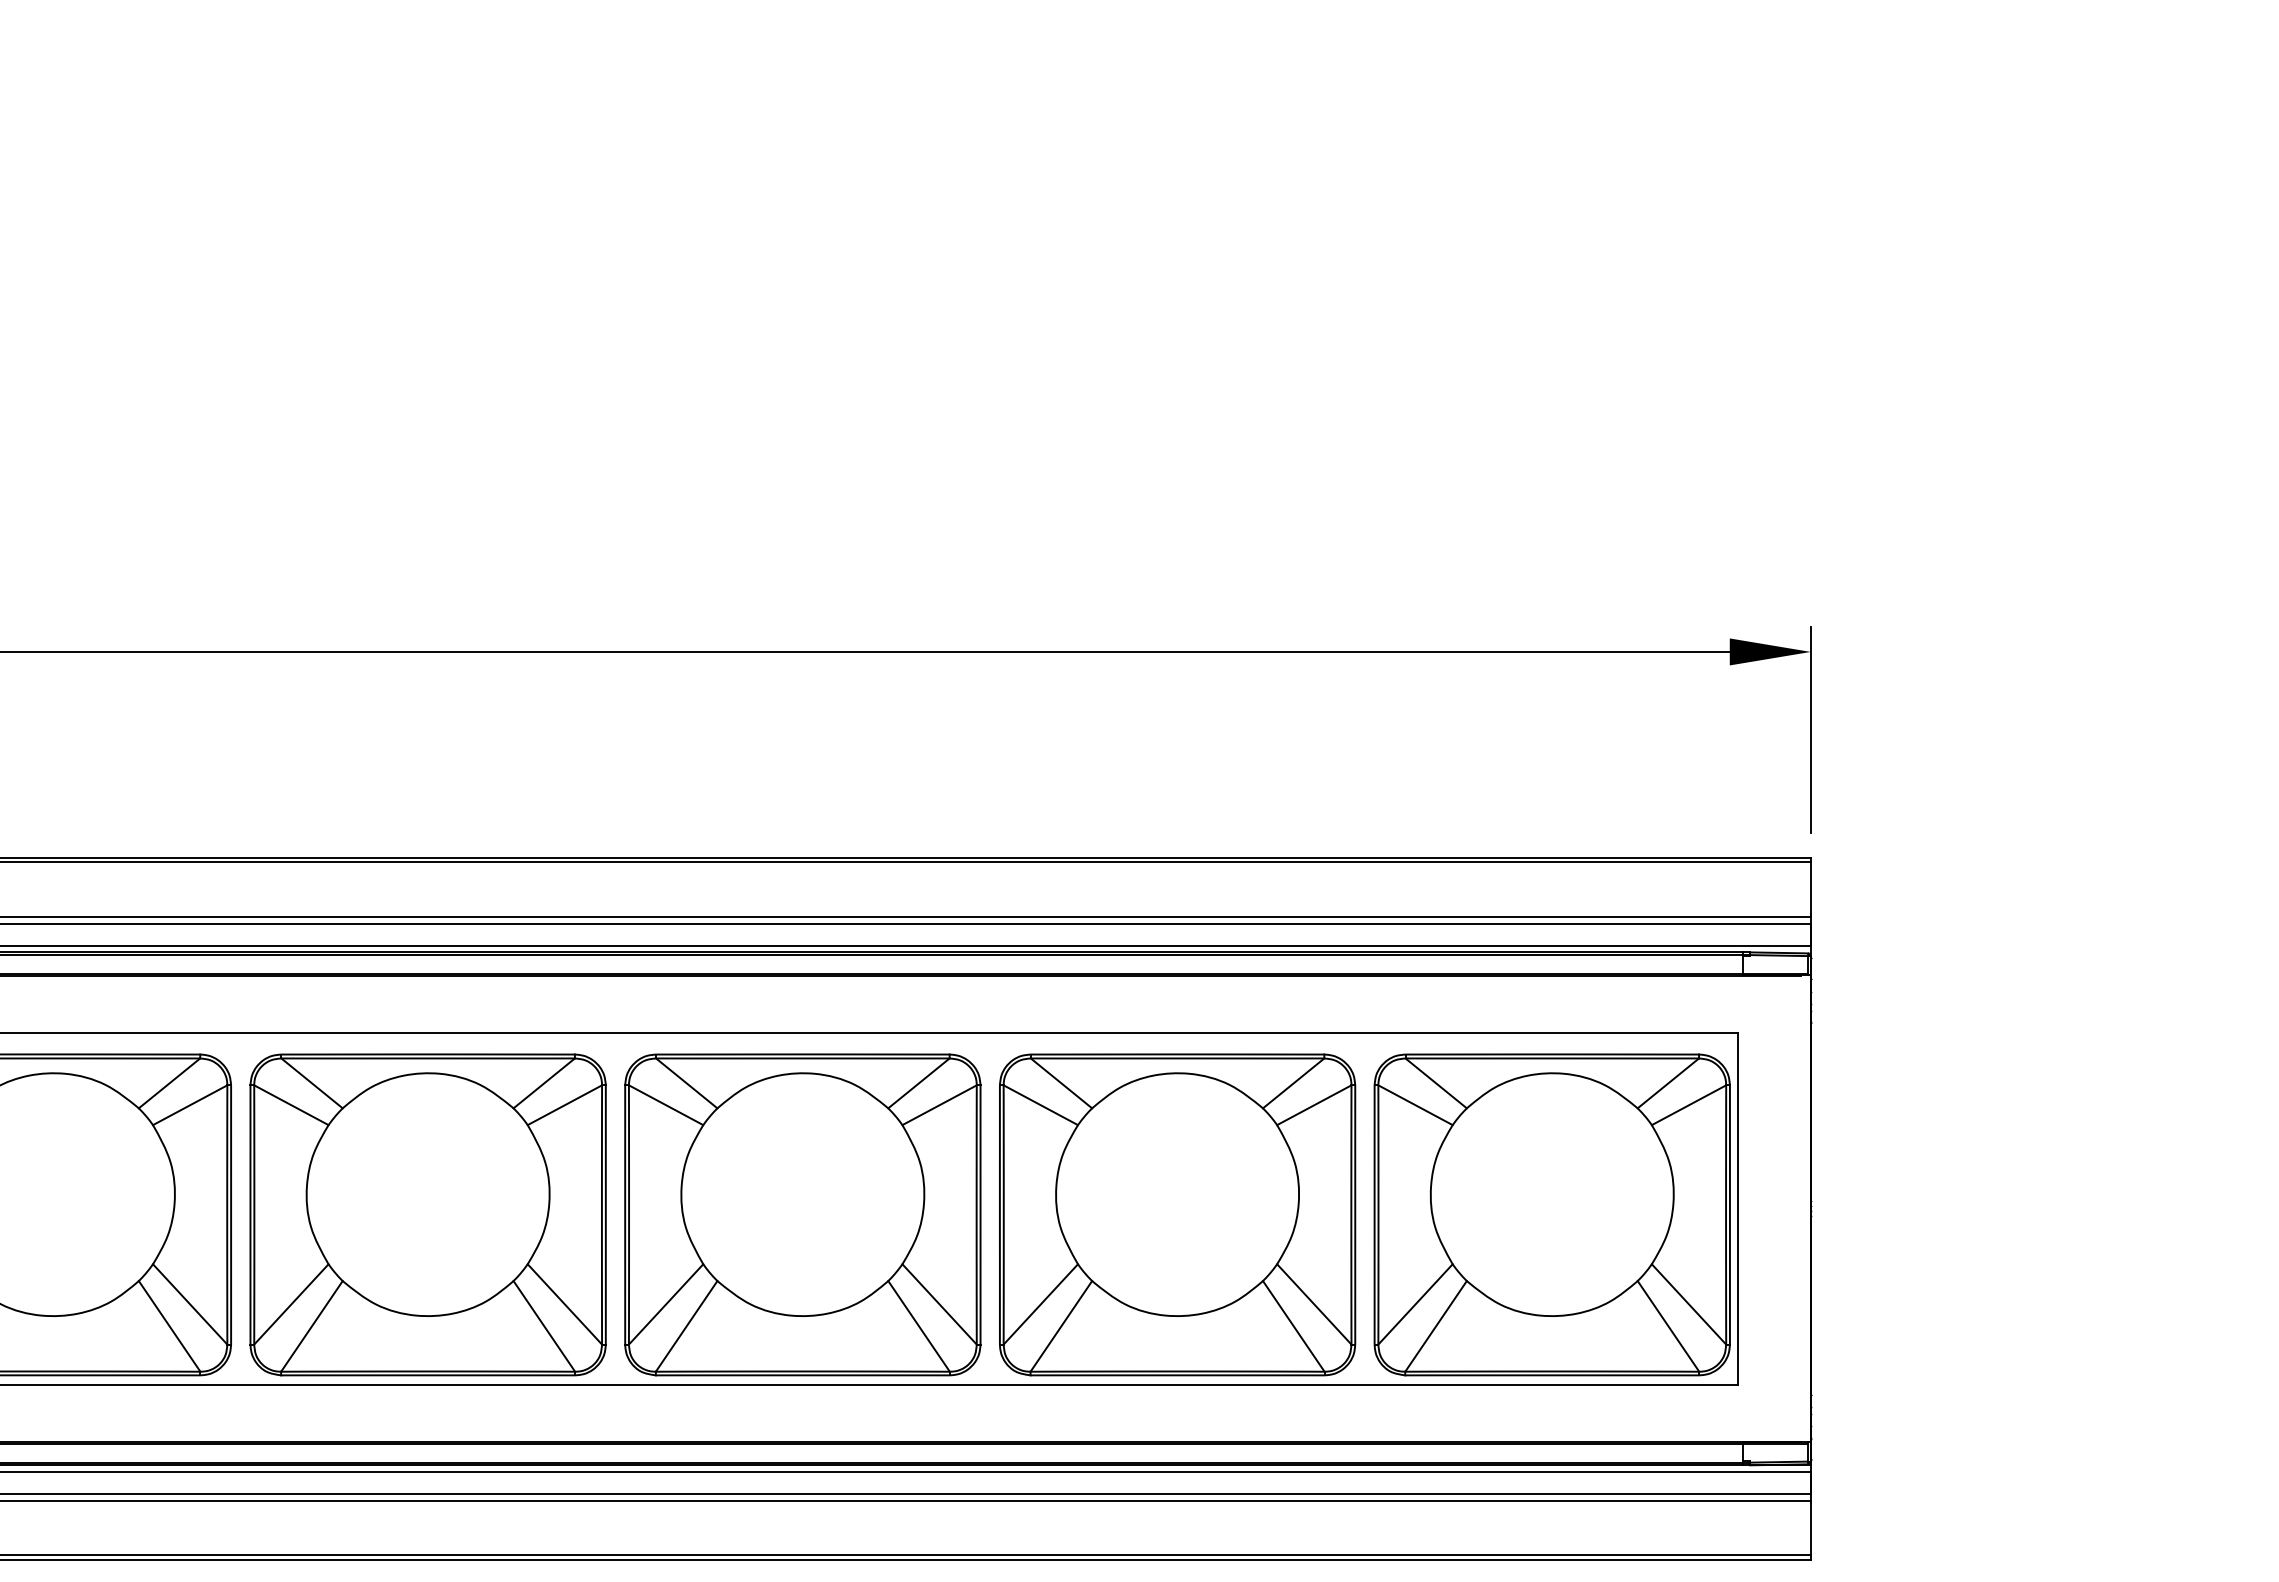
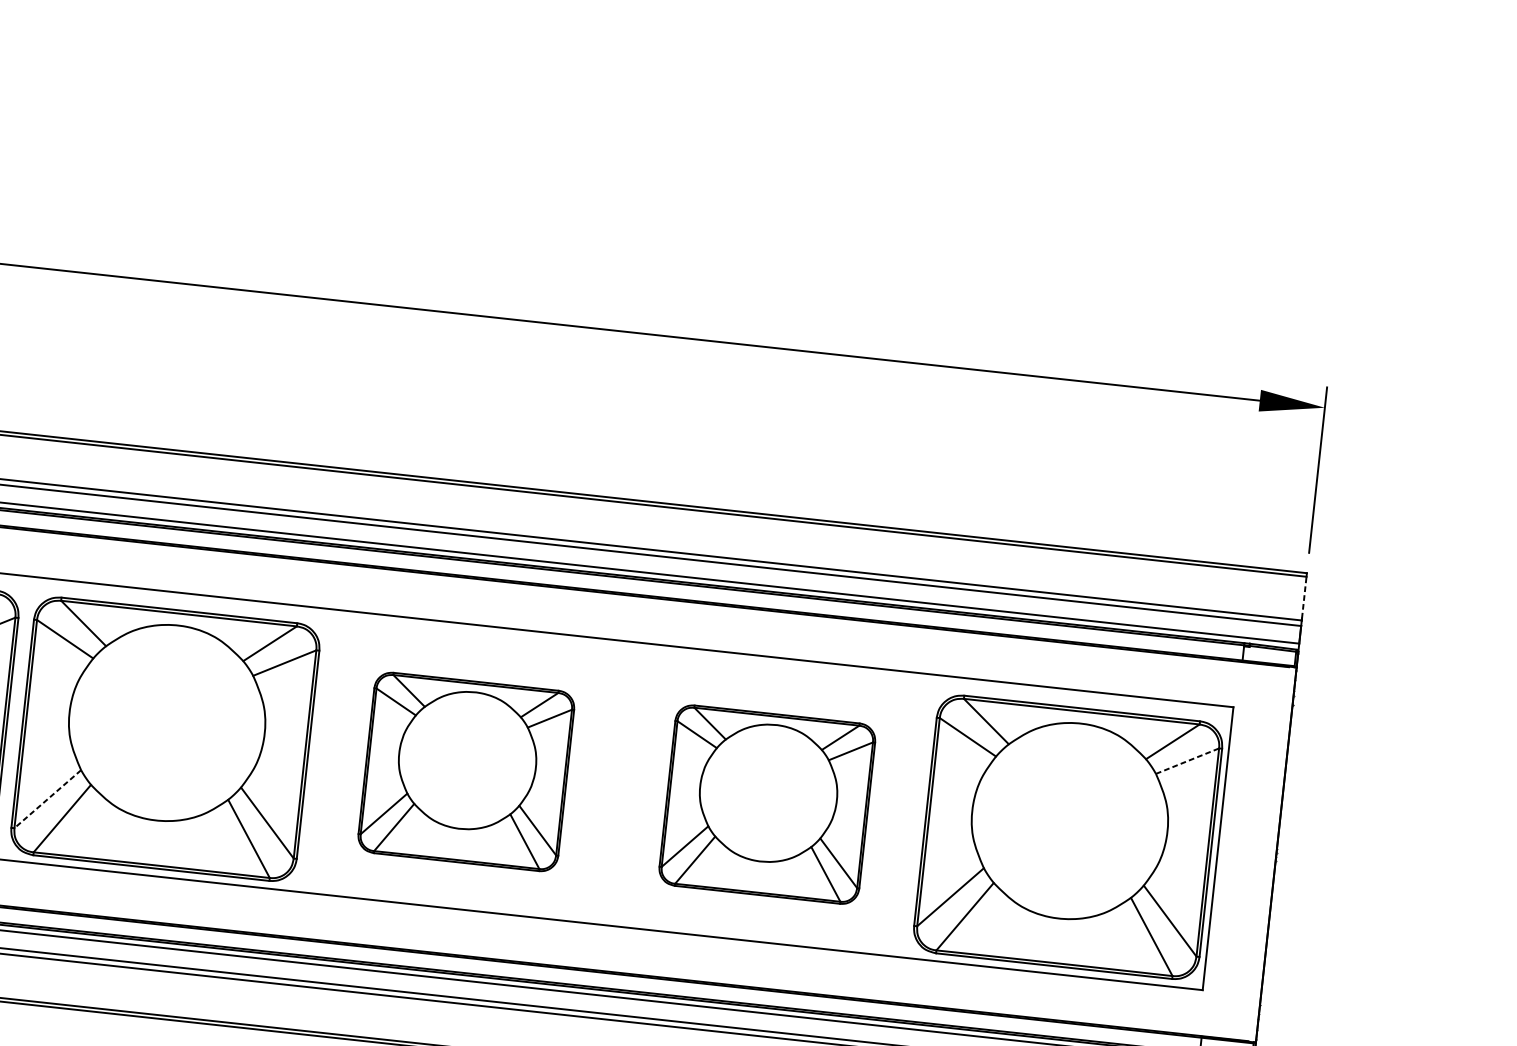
line: (1810, 888) -> (1304, 597), solid -> dashed
line: (1689, 1104) -> (1188, 760), solid -> dashed
part: (802, 1214) -> (466, 771), size x0.7
part: (1177, 1214) -> (767, 804), size x0.7
line: (291, 1304) -> (47, 799), solid -> dashed

